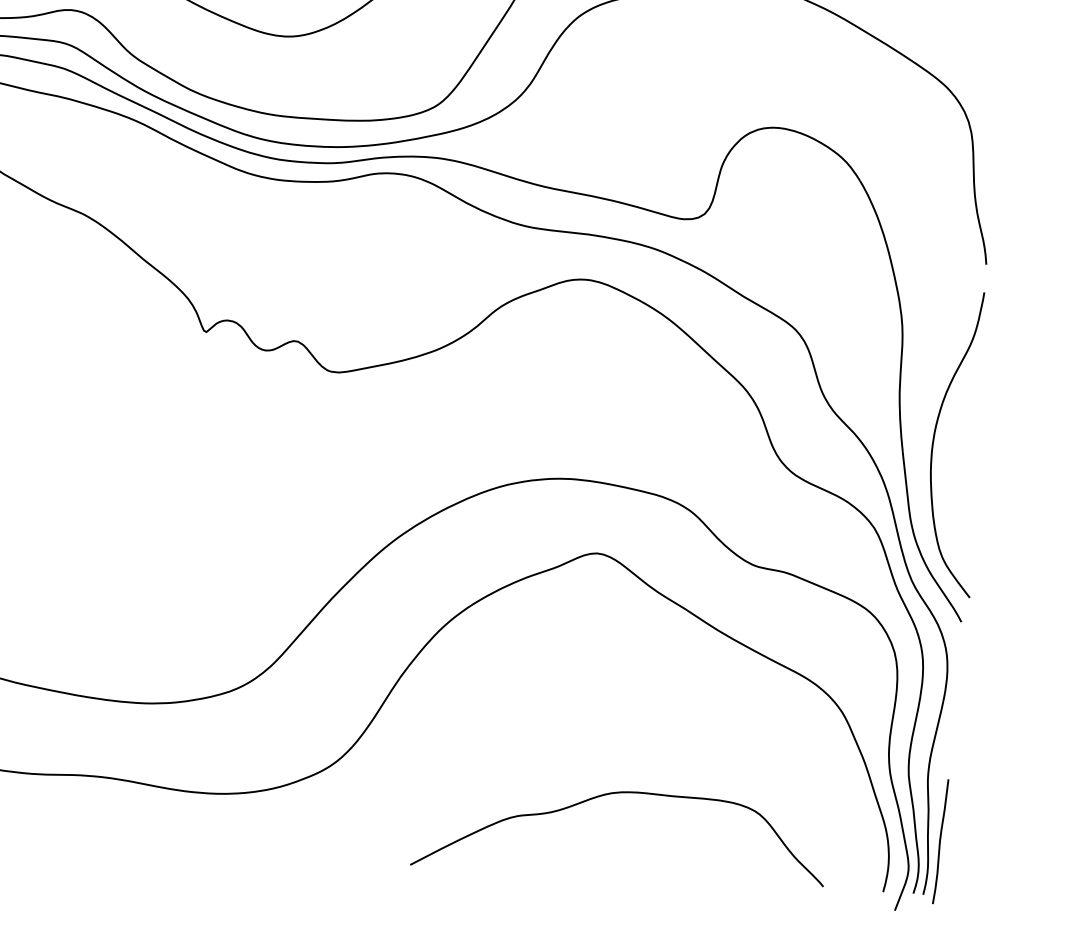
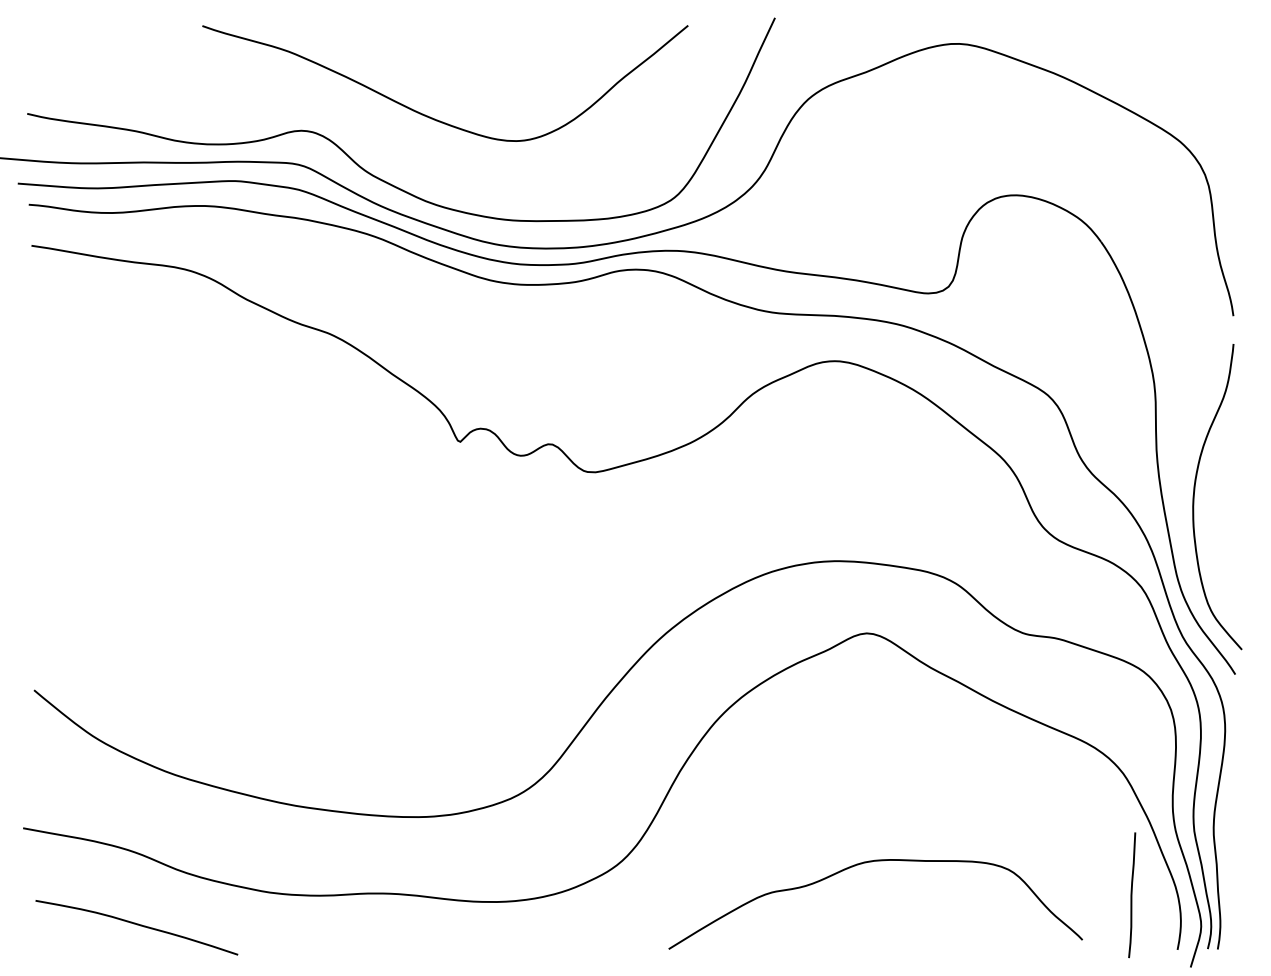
curve: (613, 794) -> (866, 863), moved
curve: (940, 841) -> (1132, 895), moved

